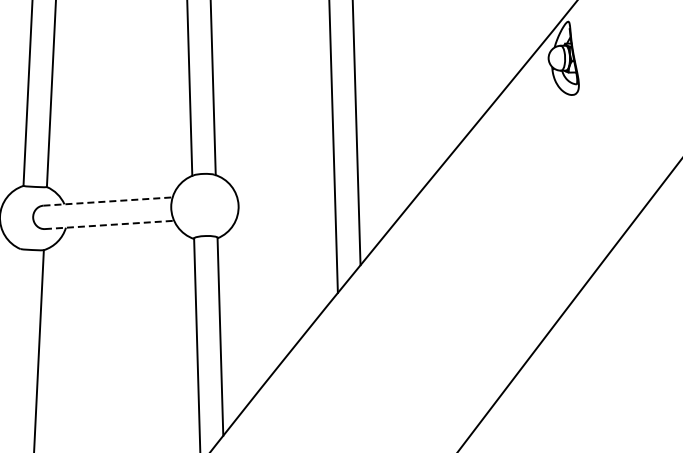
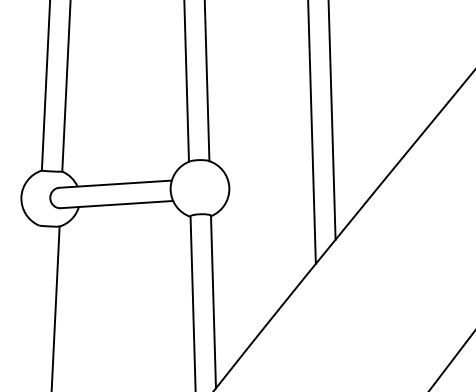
line: (108, 201) -> (115, 184), dashed -> solid
line: (109, 224) -> (116, 204), dashed -> solid

